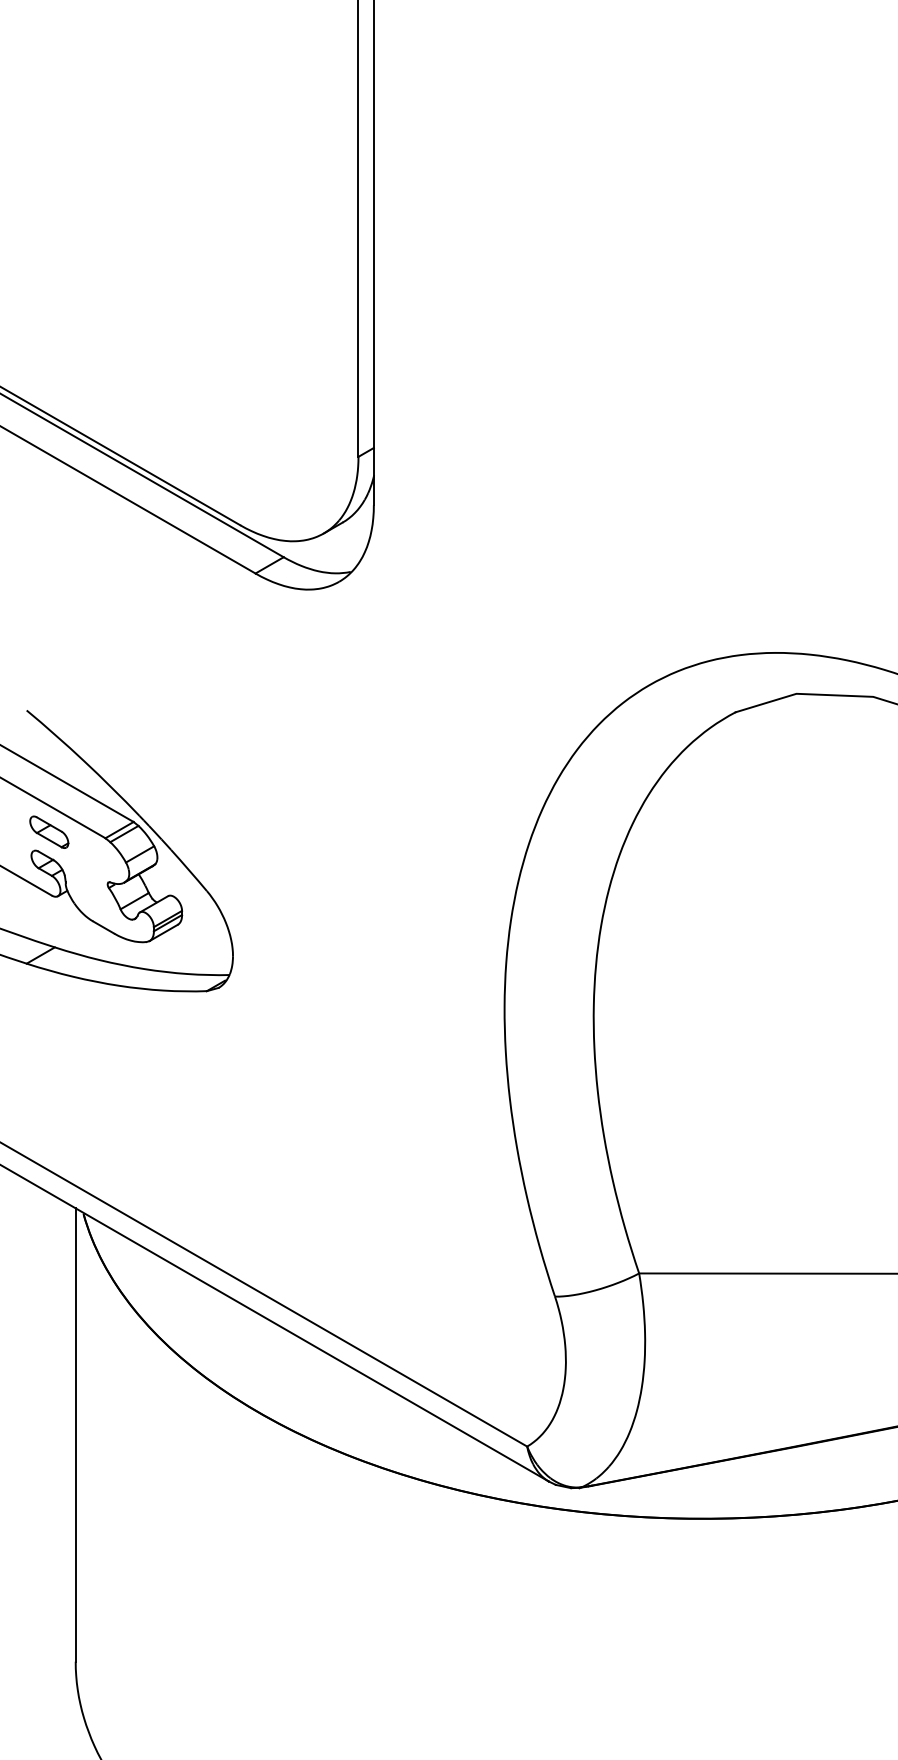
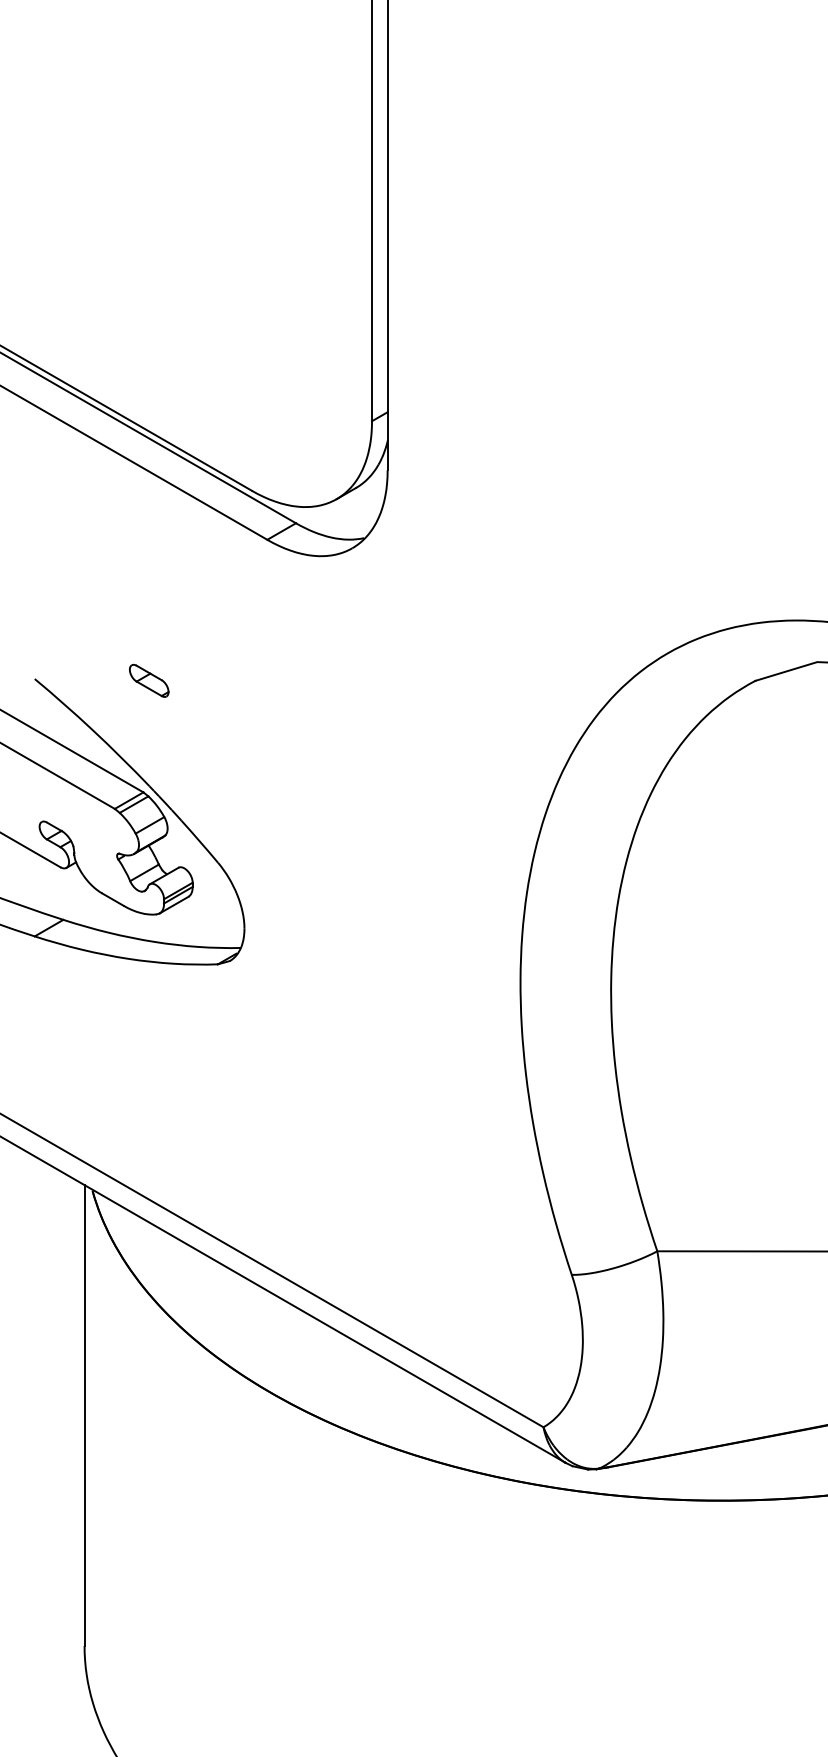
part: (49, 831) -> (149, 680), moved

